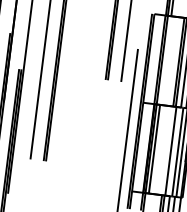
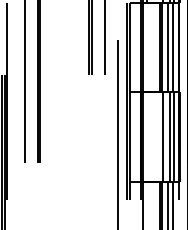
line: (154, 148) -> (146, 136), removed

